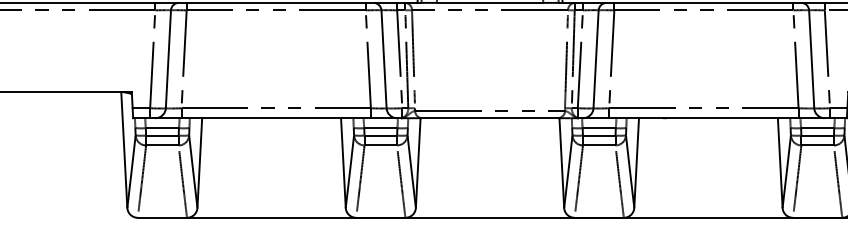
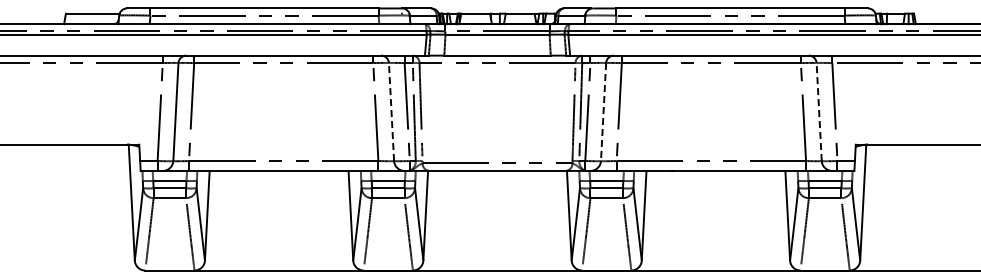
line: (384, 58) -> (391, 111), solid -> dashed
line: (812, 58) -> (819, 111), solid -> dashed
line: (596, 59) -> (603, 112), solid -> dashed

